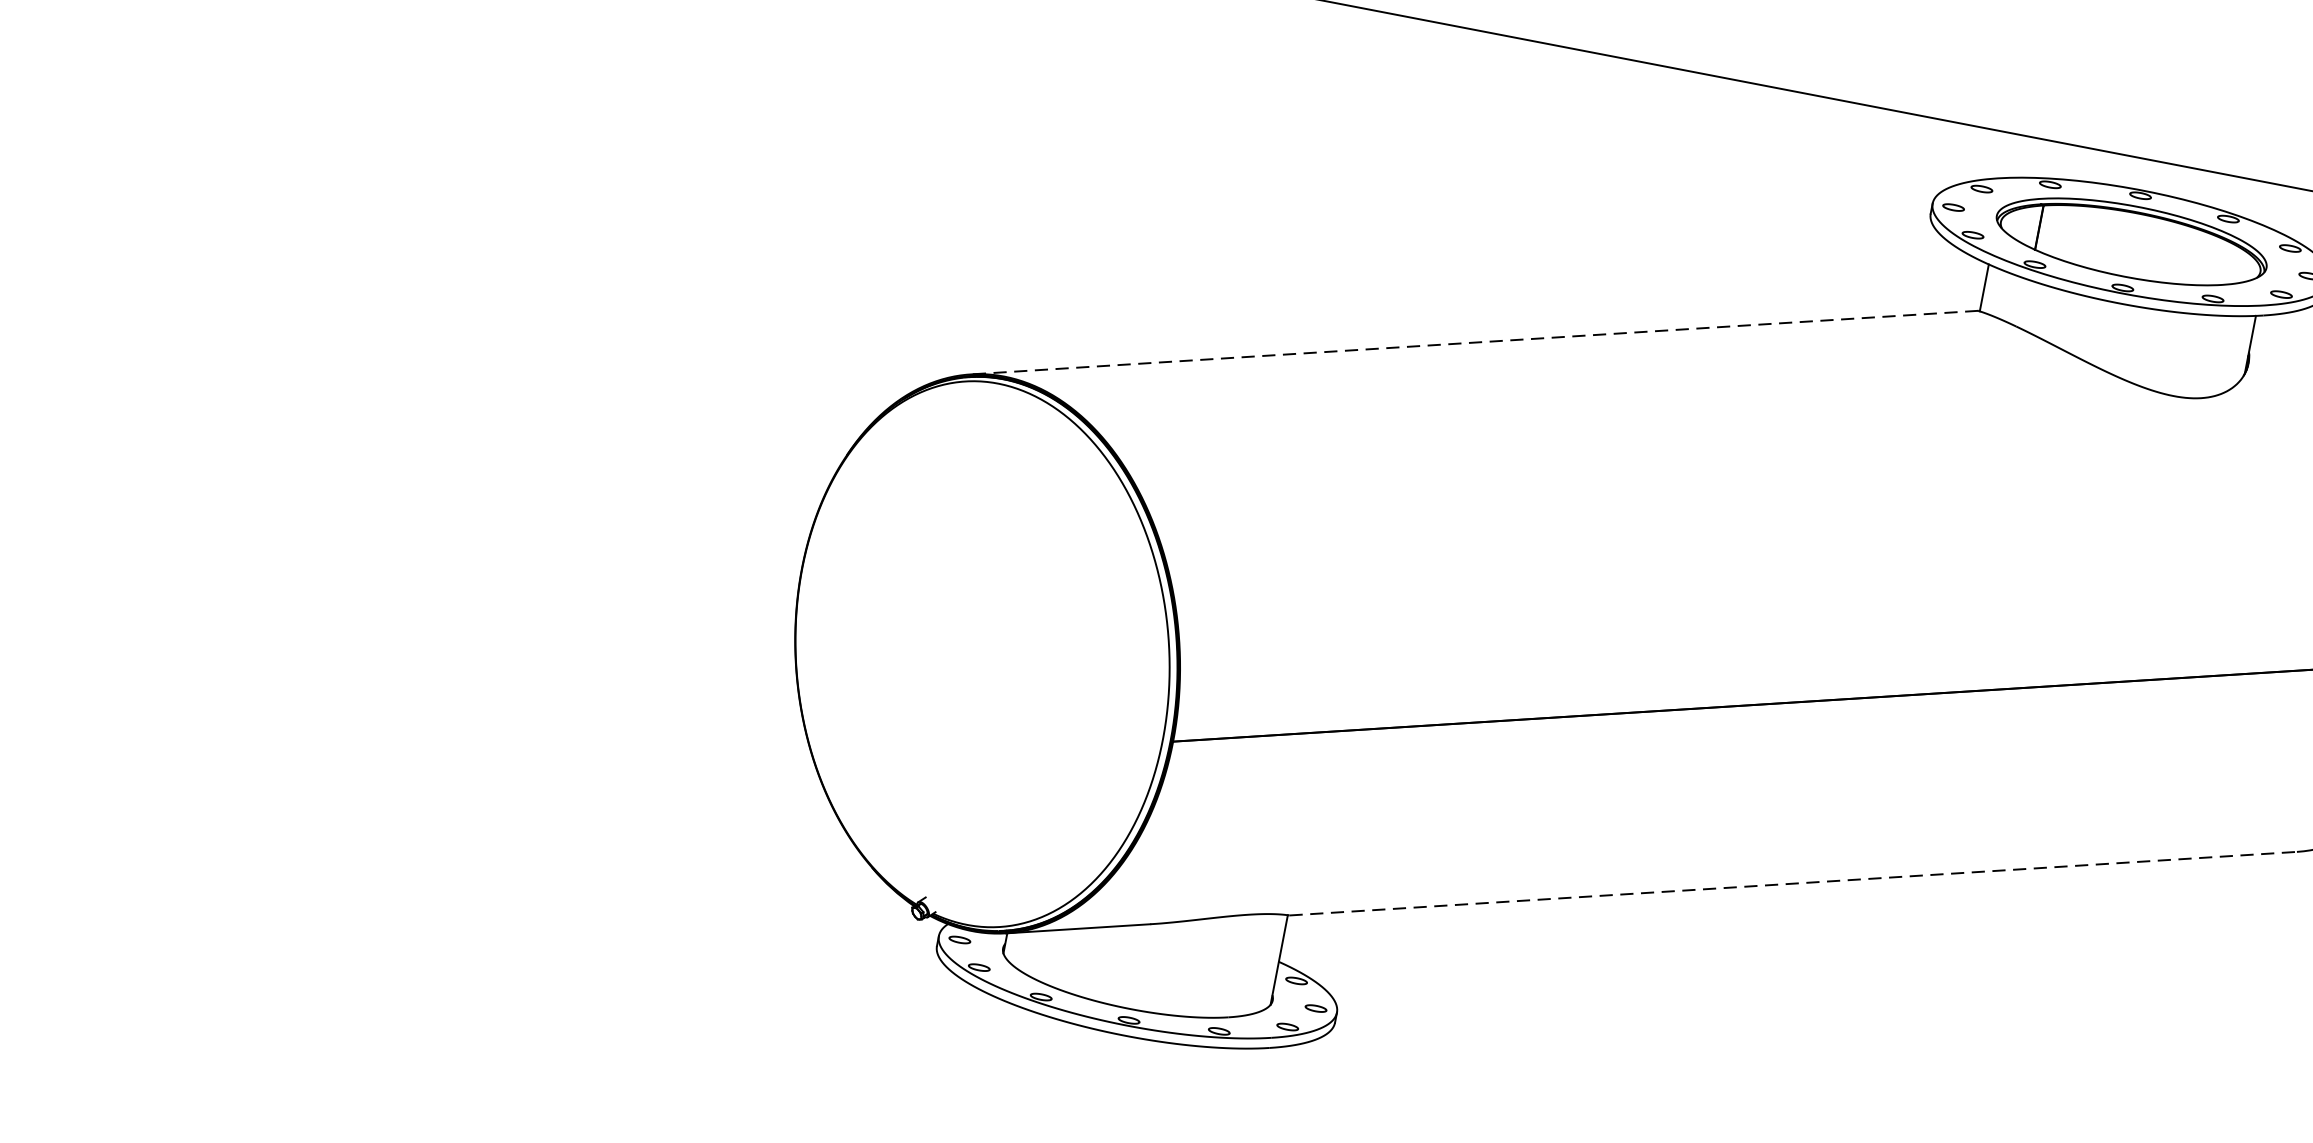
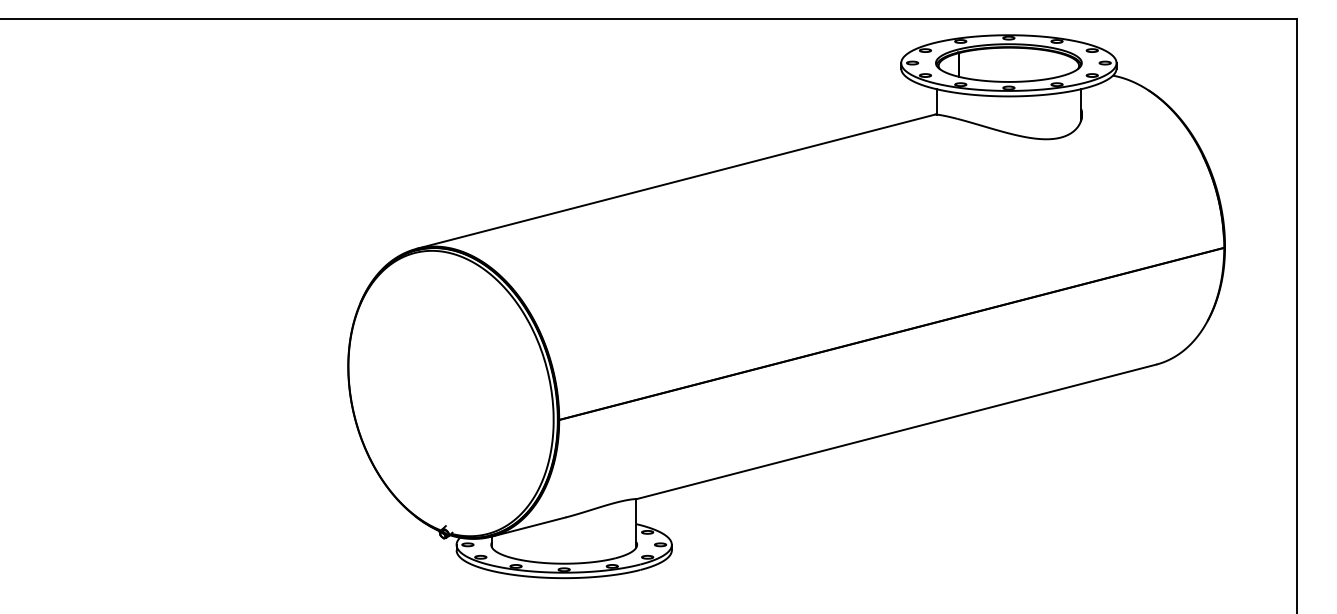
line: (1473, 342) -> (675, 181), dashed -> solid
line: (1794, 883) -> (897, 431), dashed -> solid

